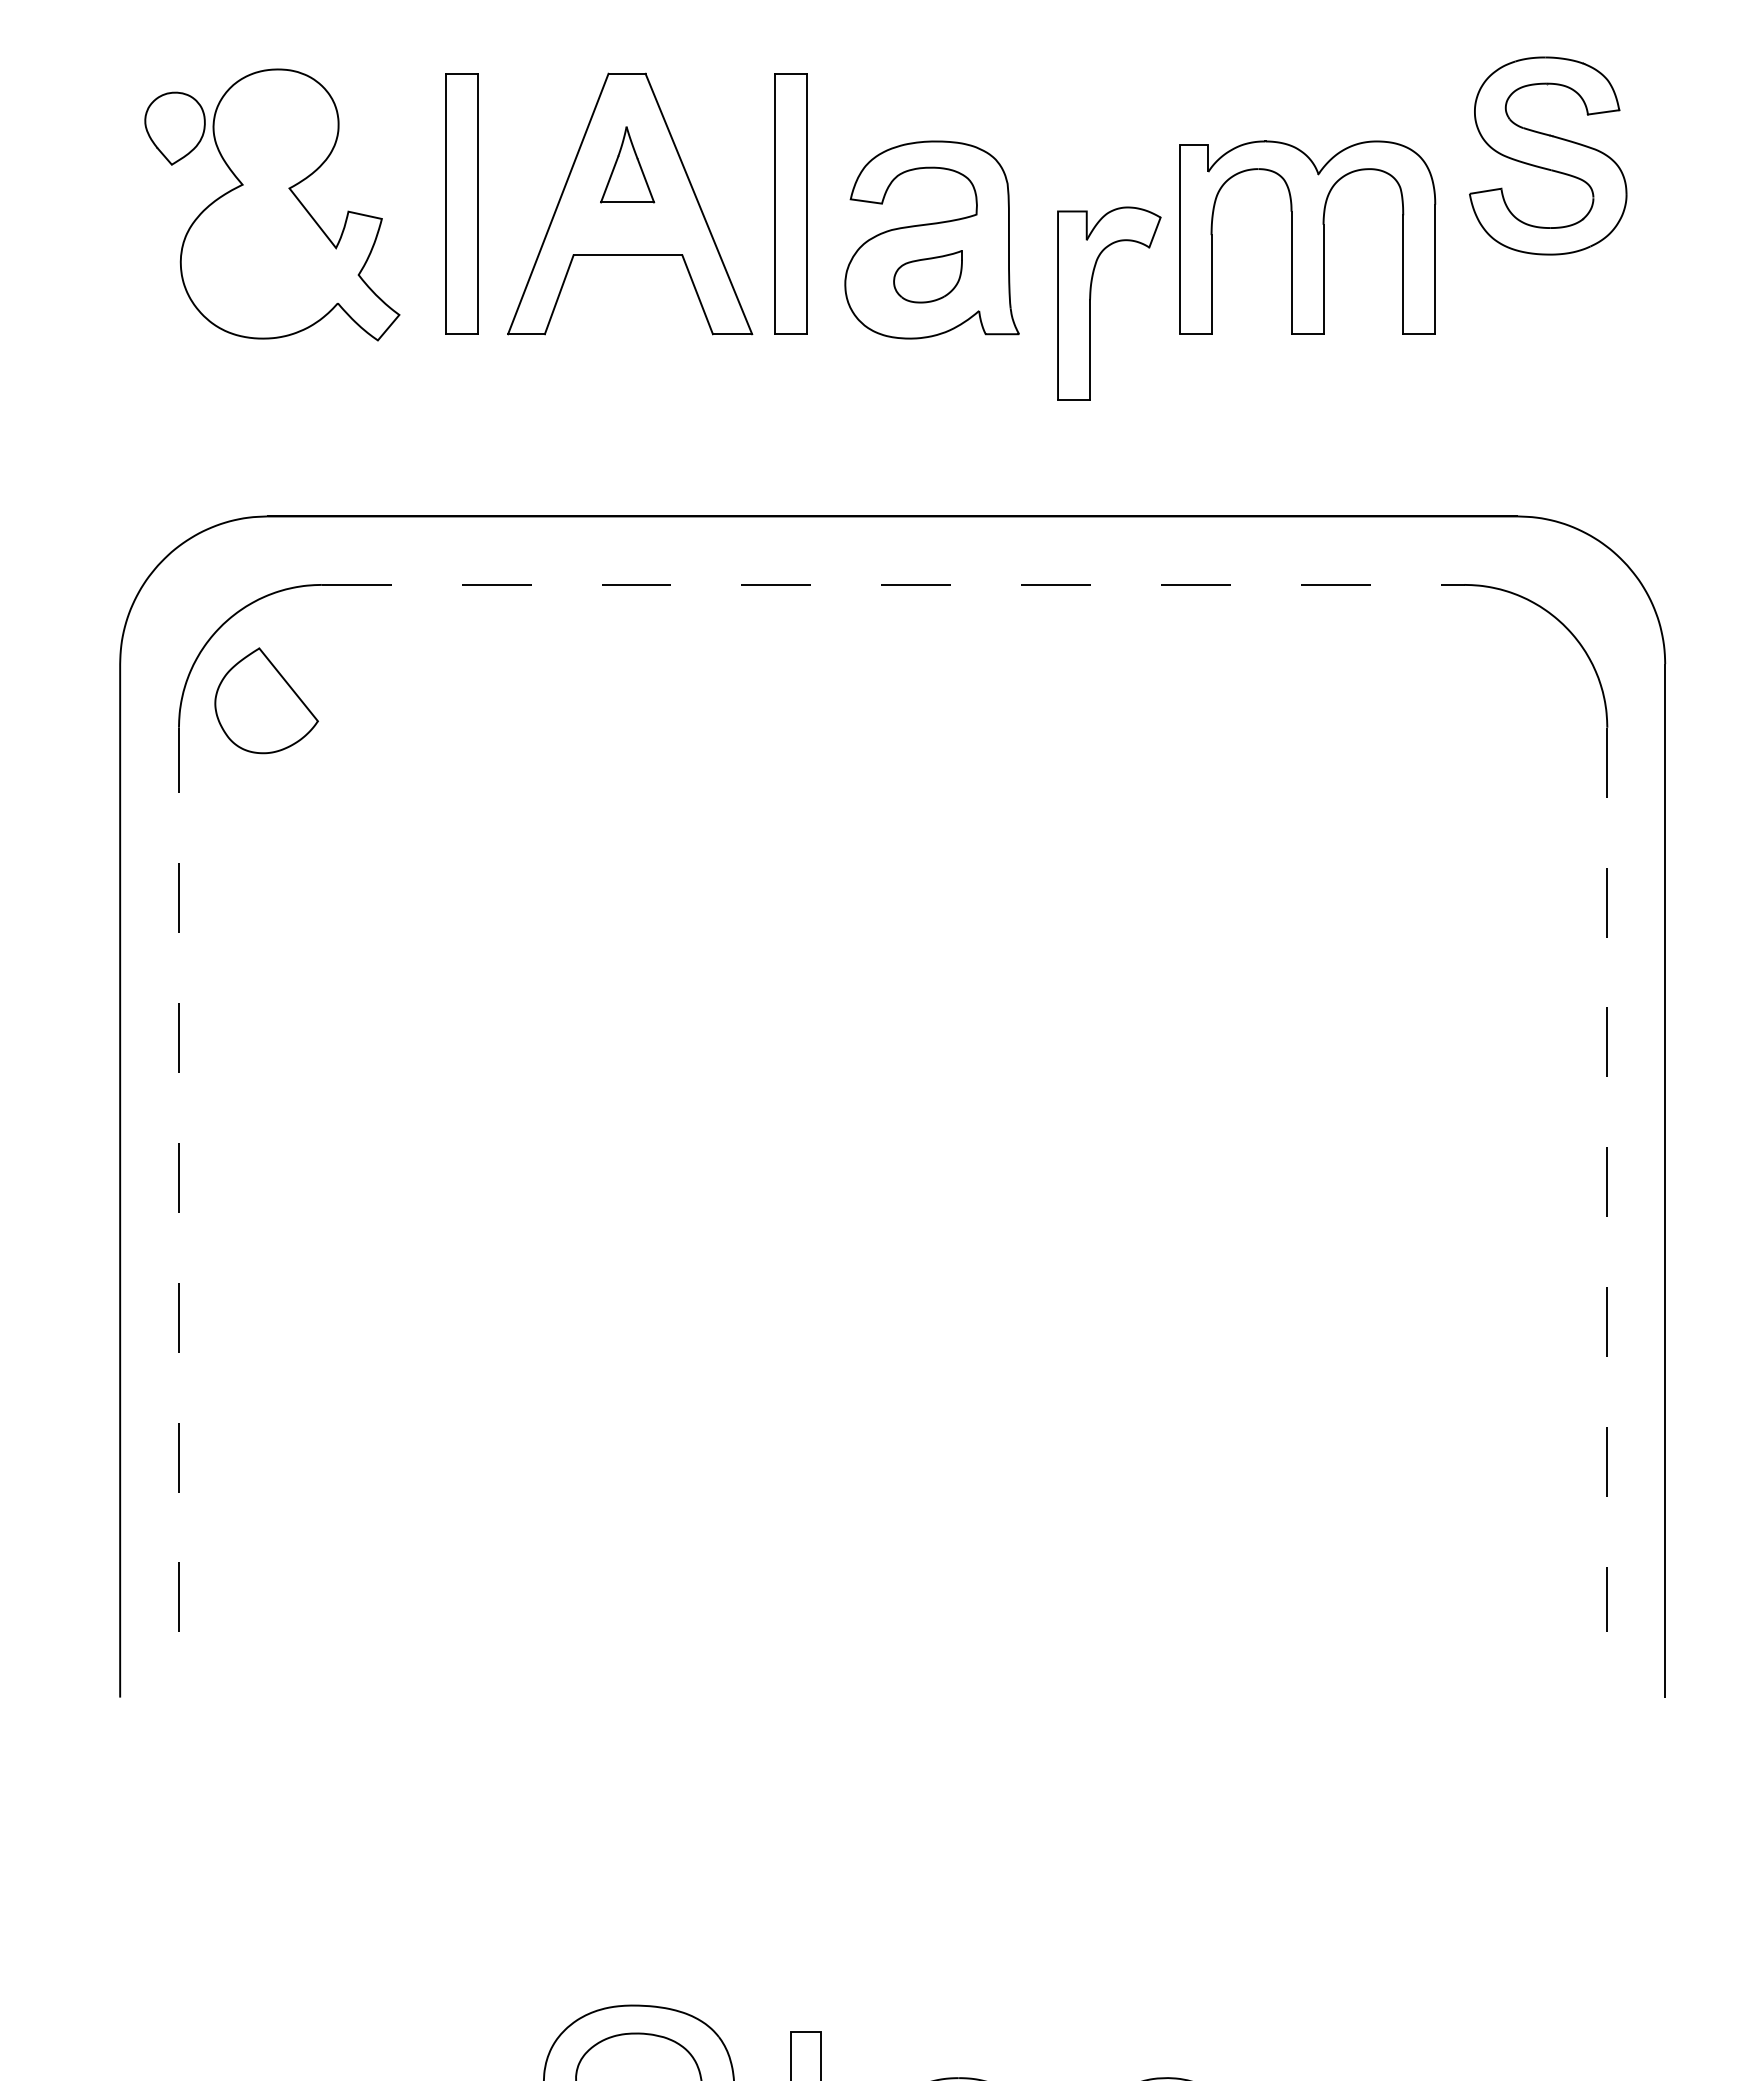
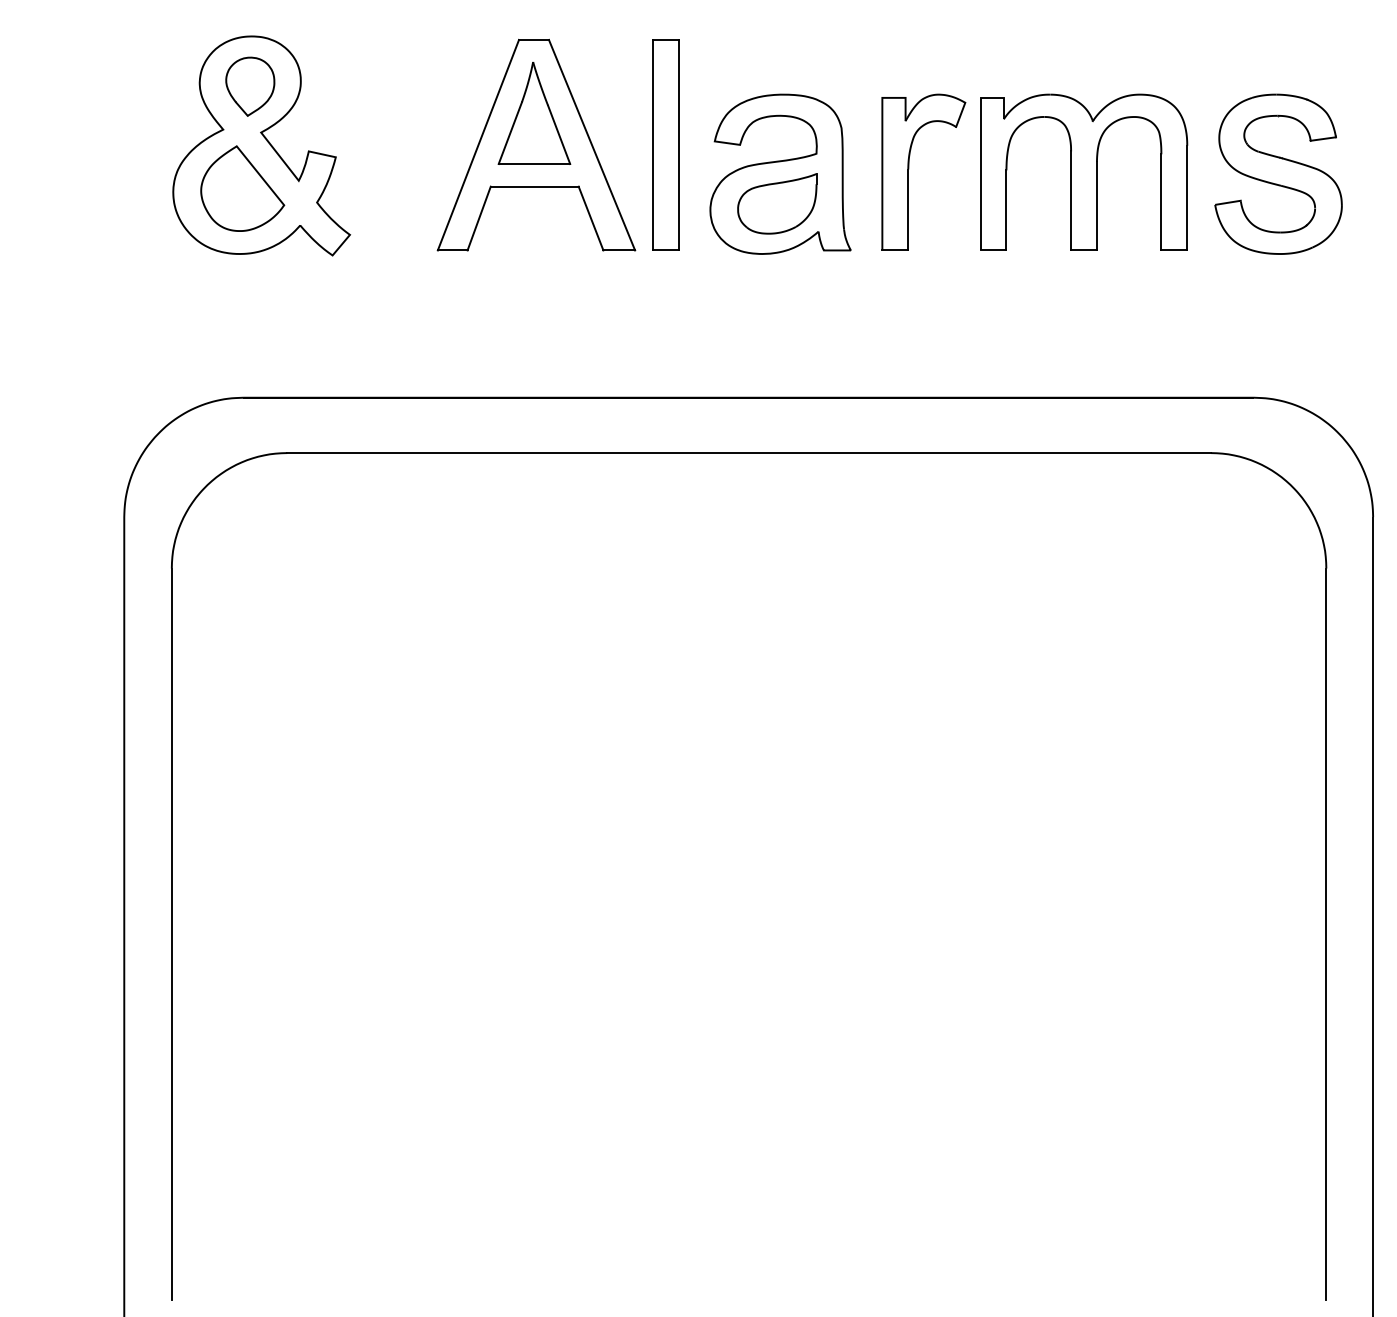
part: (174, 128) -> (249, 86), moved
part: (1548, 155) -> (1278, 173), moved
part: (627, 164) -> (534, 113), size x1.67
part: (461, 203) -> (400, 144), removed
part: (927, 276) -> (776, 203), size x1.43
part: (1091, 297) -> (909, 167), moved
line: (893, 584) -> (749, 452), dashed -> solid
part: (266, 700) -> (242, 188), moved
line: (178, 1179) -> (171, 933), dashed -> solid
line: (1607, 1180) -> (1326, 934), dashed -> solid

